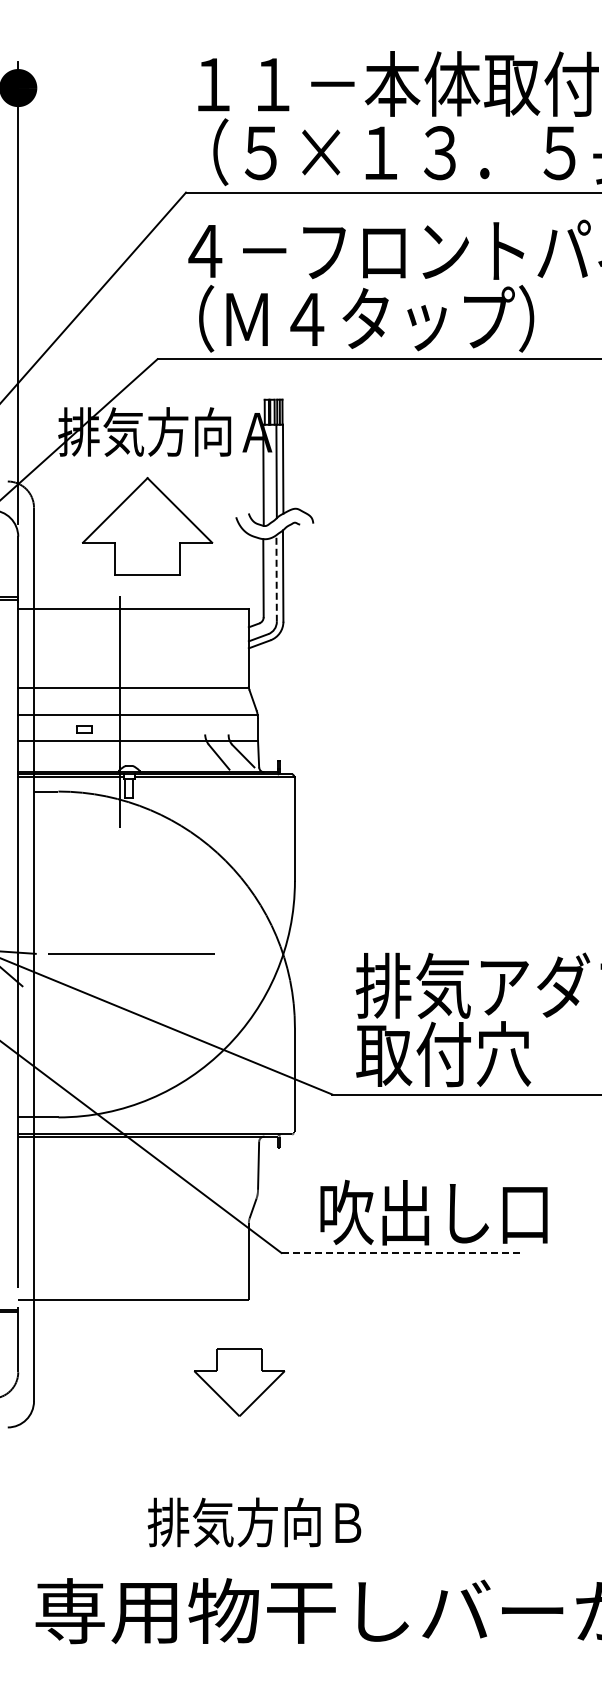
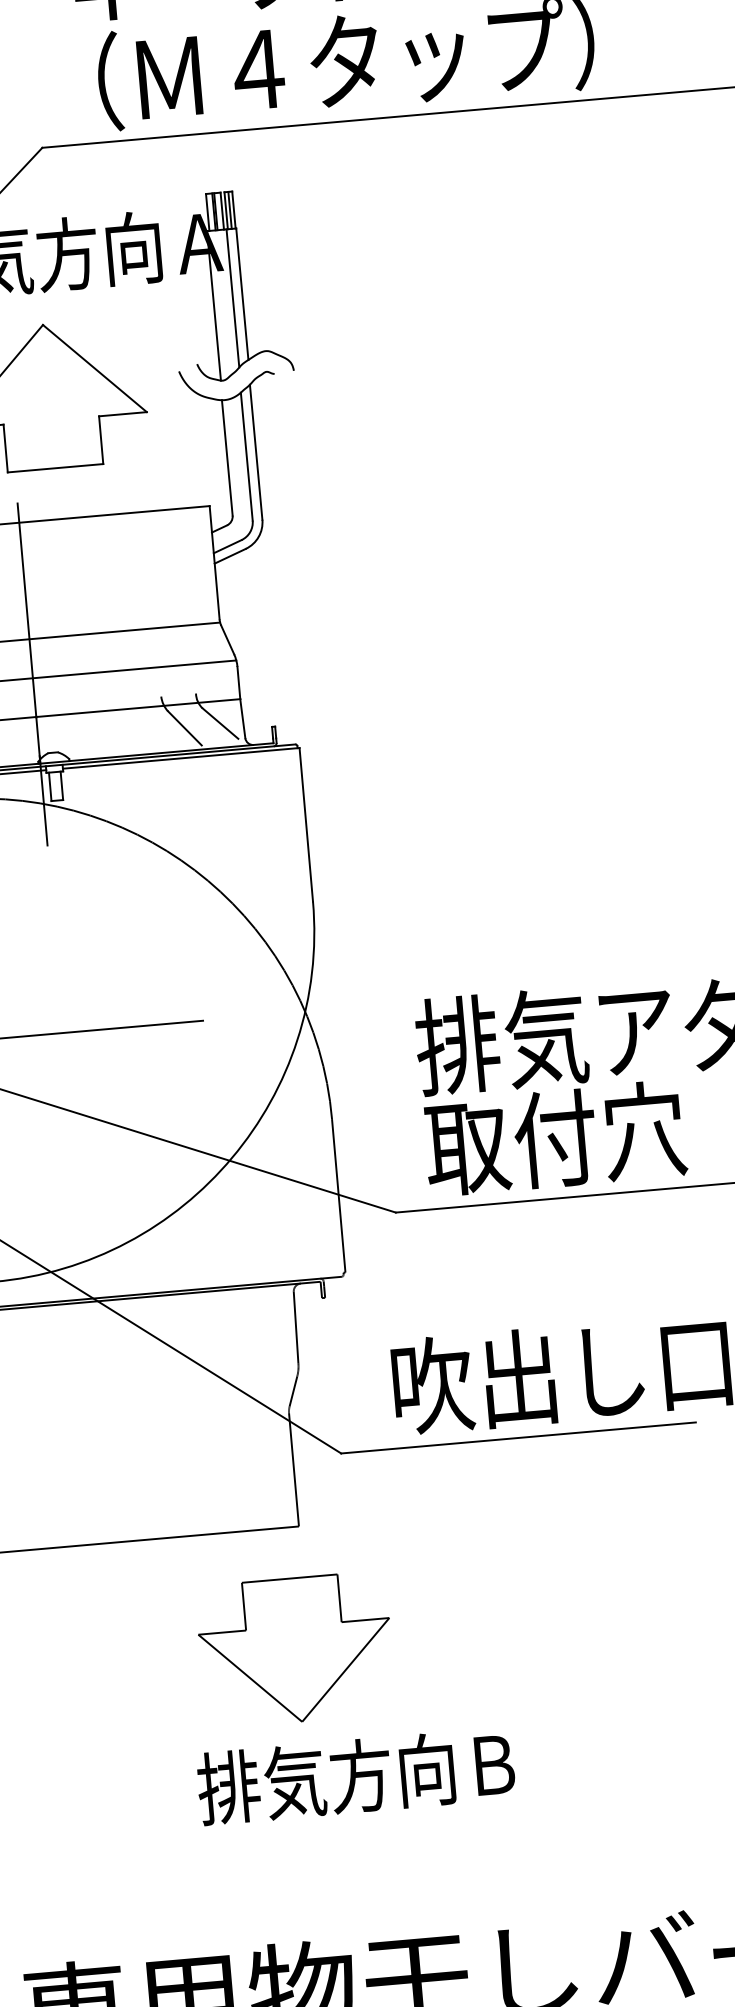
line: (276, 577) -> (246, 455), dashed -> solid
line: (401, 1252) -> (518, 1437), dashed -> solid
part: (239, 1382) -> (295, 1650), size x1.43
text: (254, 1522) -> (356, 1776), moved

